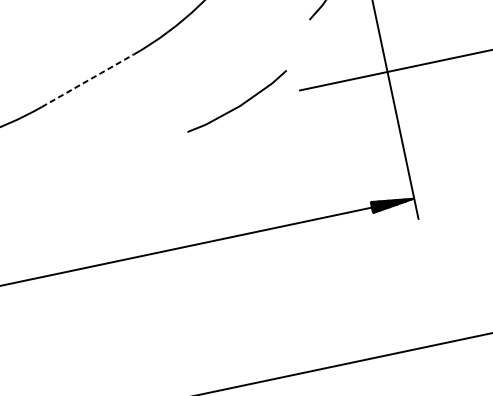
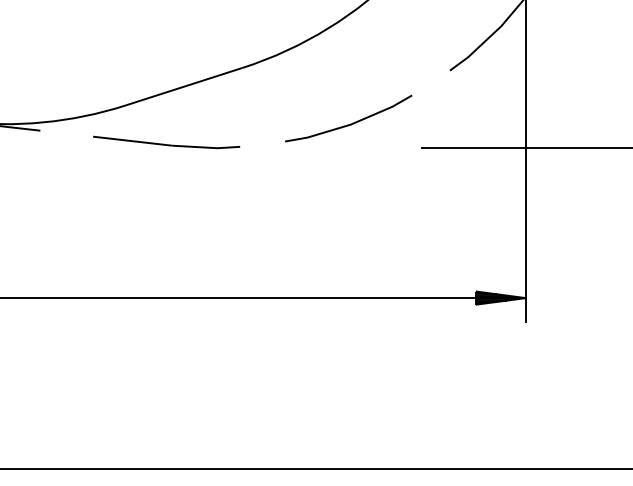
line: (87, 80) -> (184, 86), dashed -> solid
line: (239, 105) -> (350, 123), moved
part: (82, 131) -> (166, 142), added

